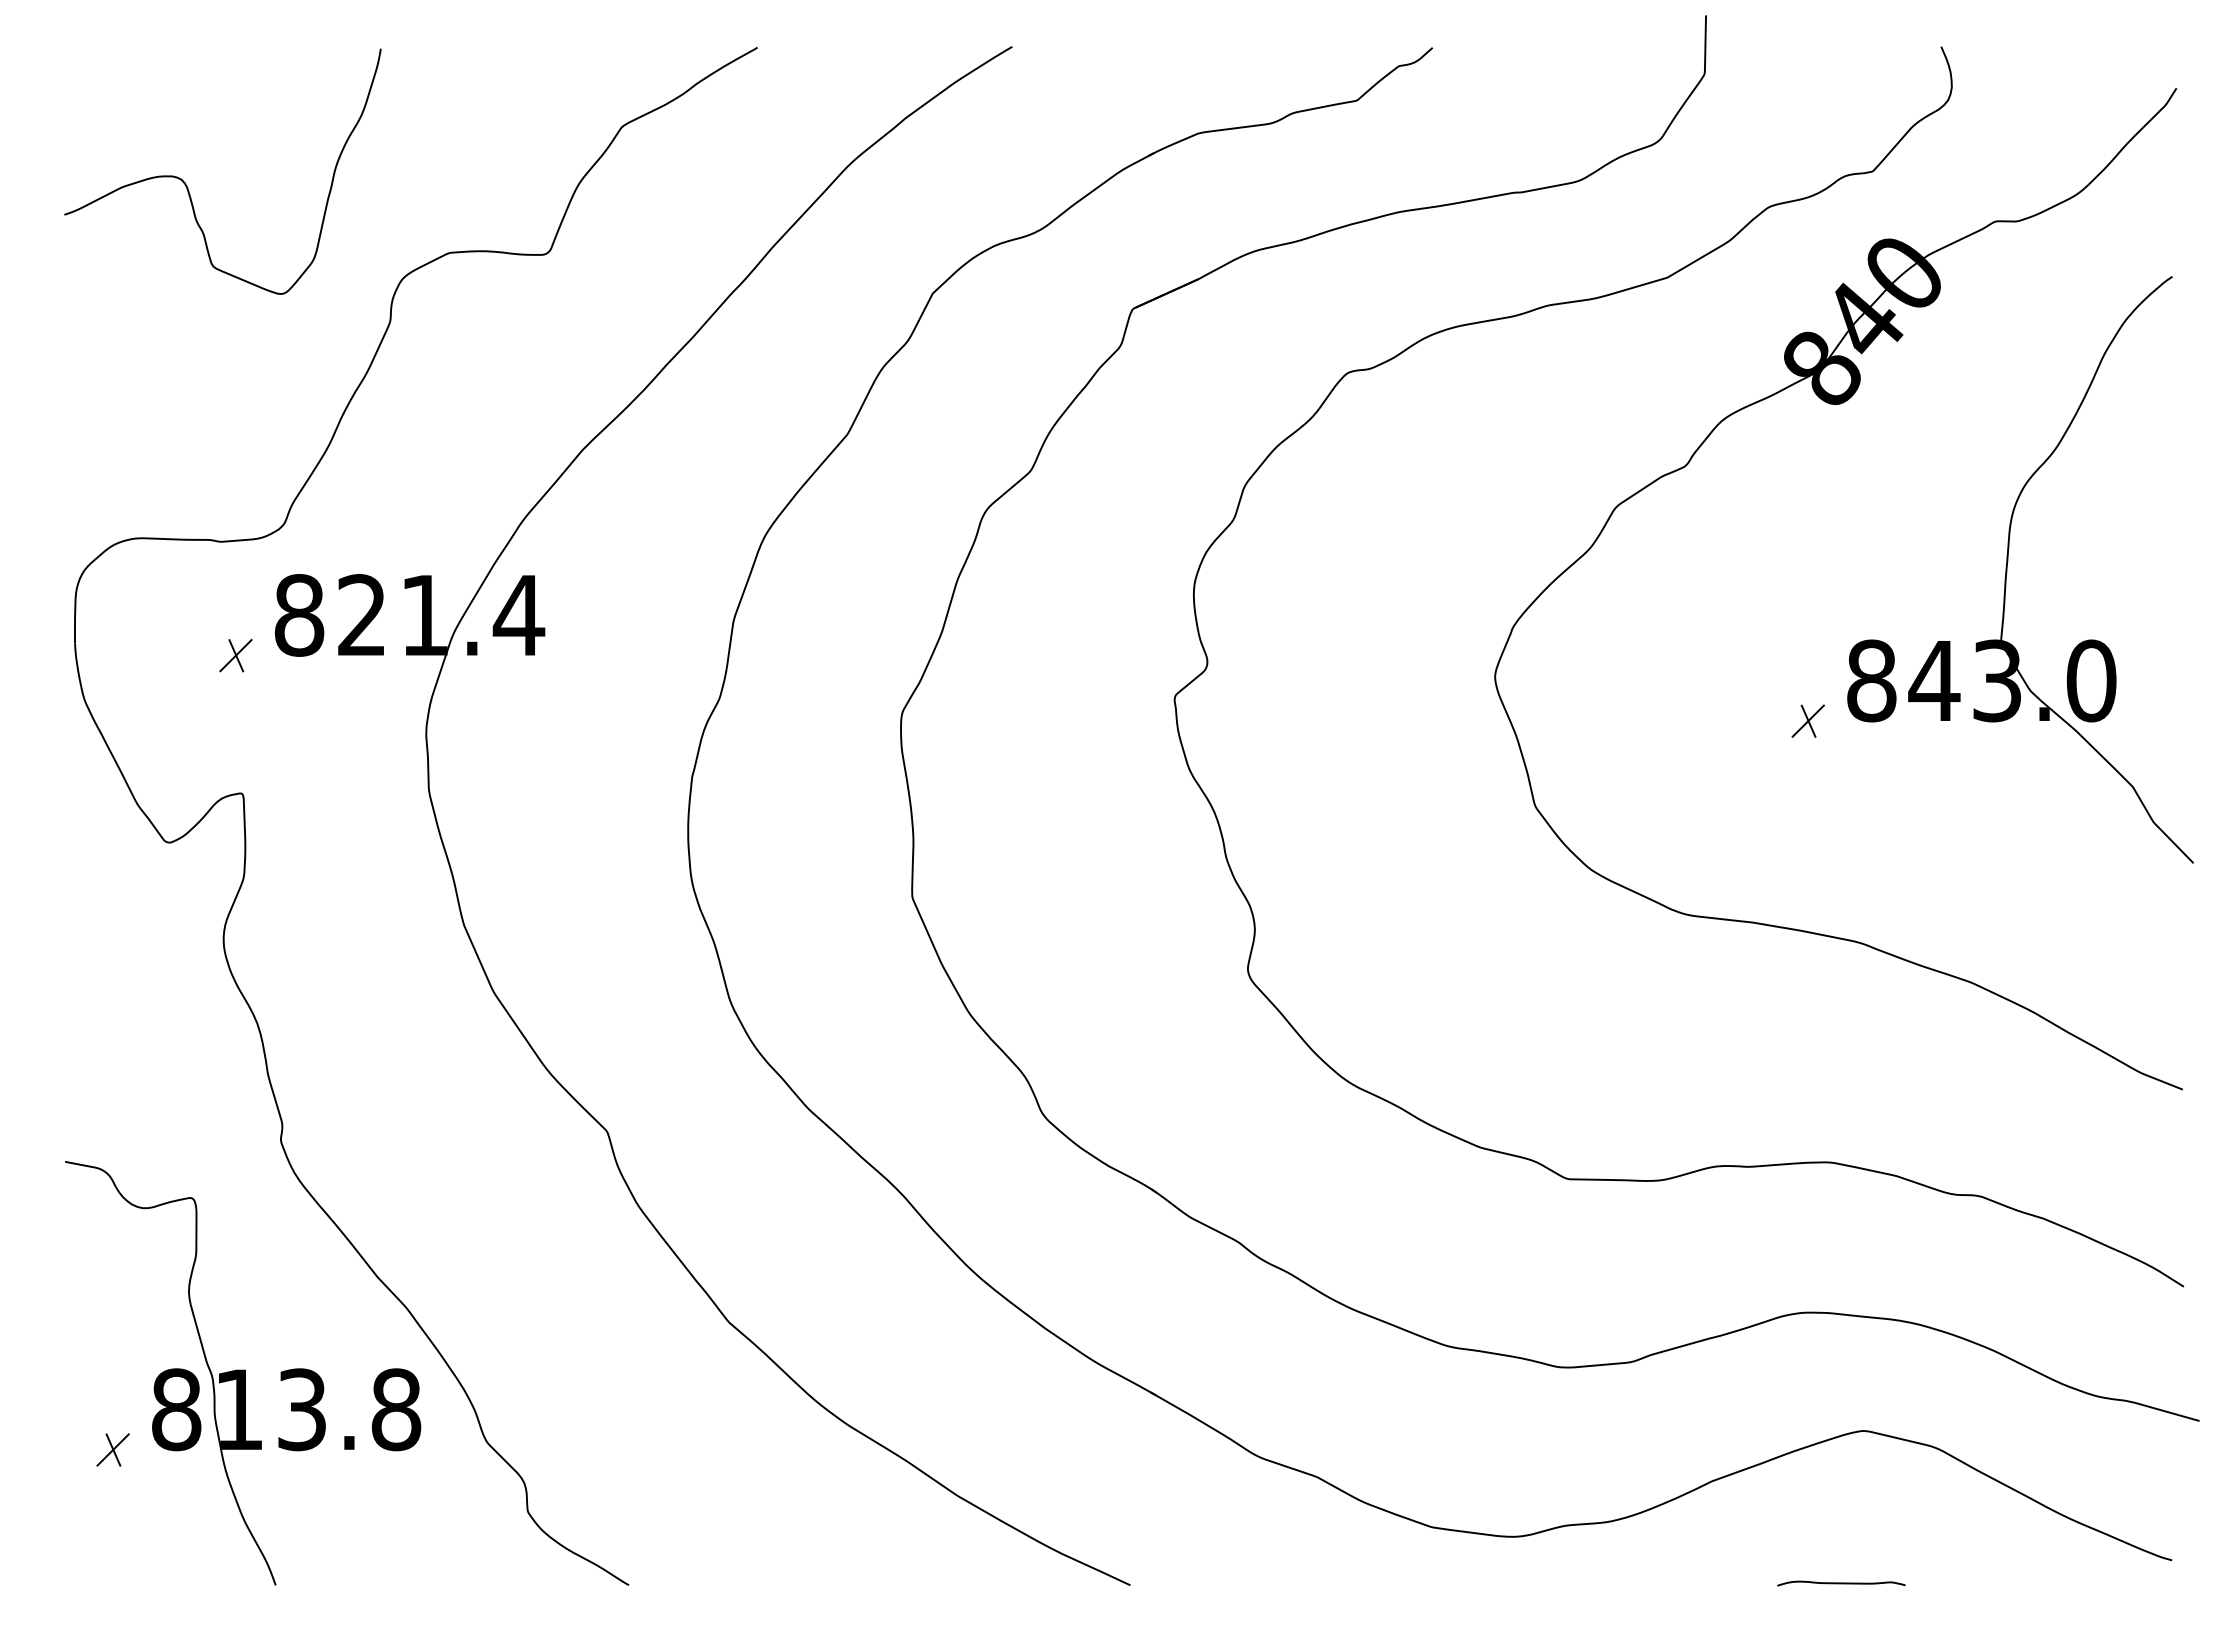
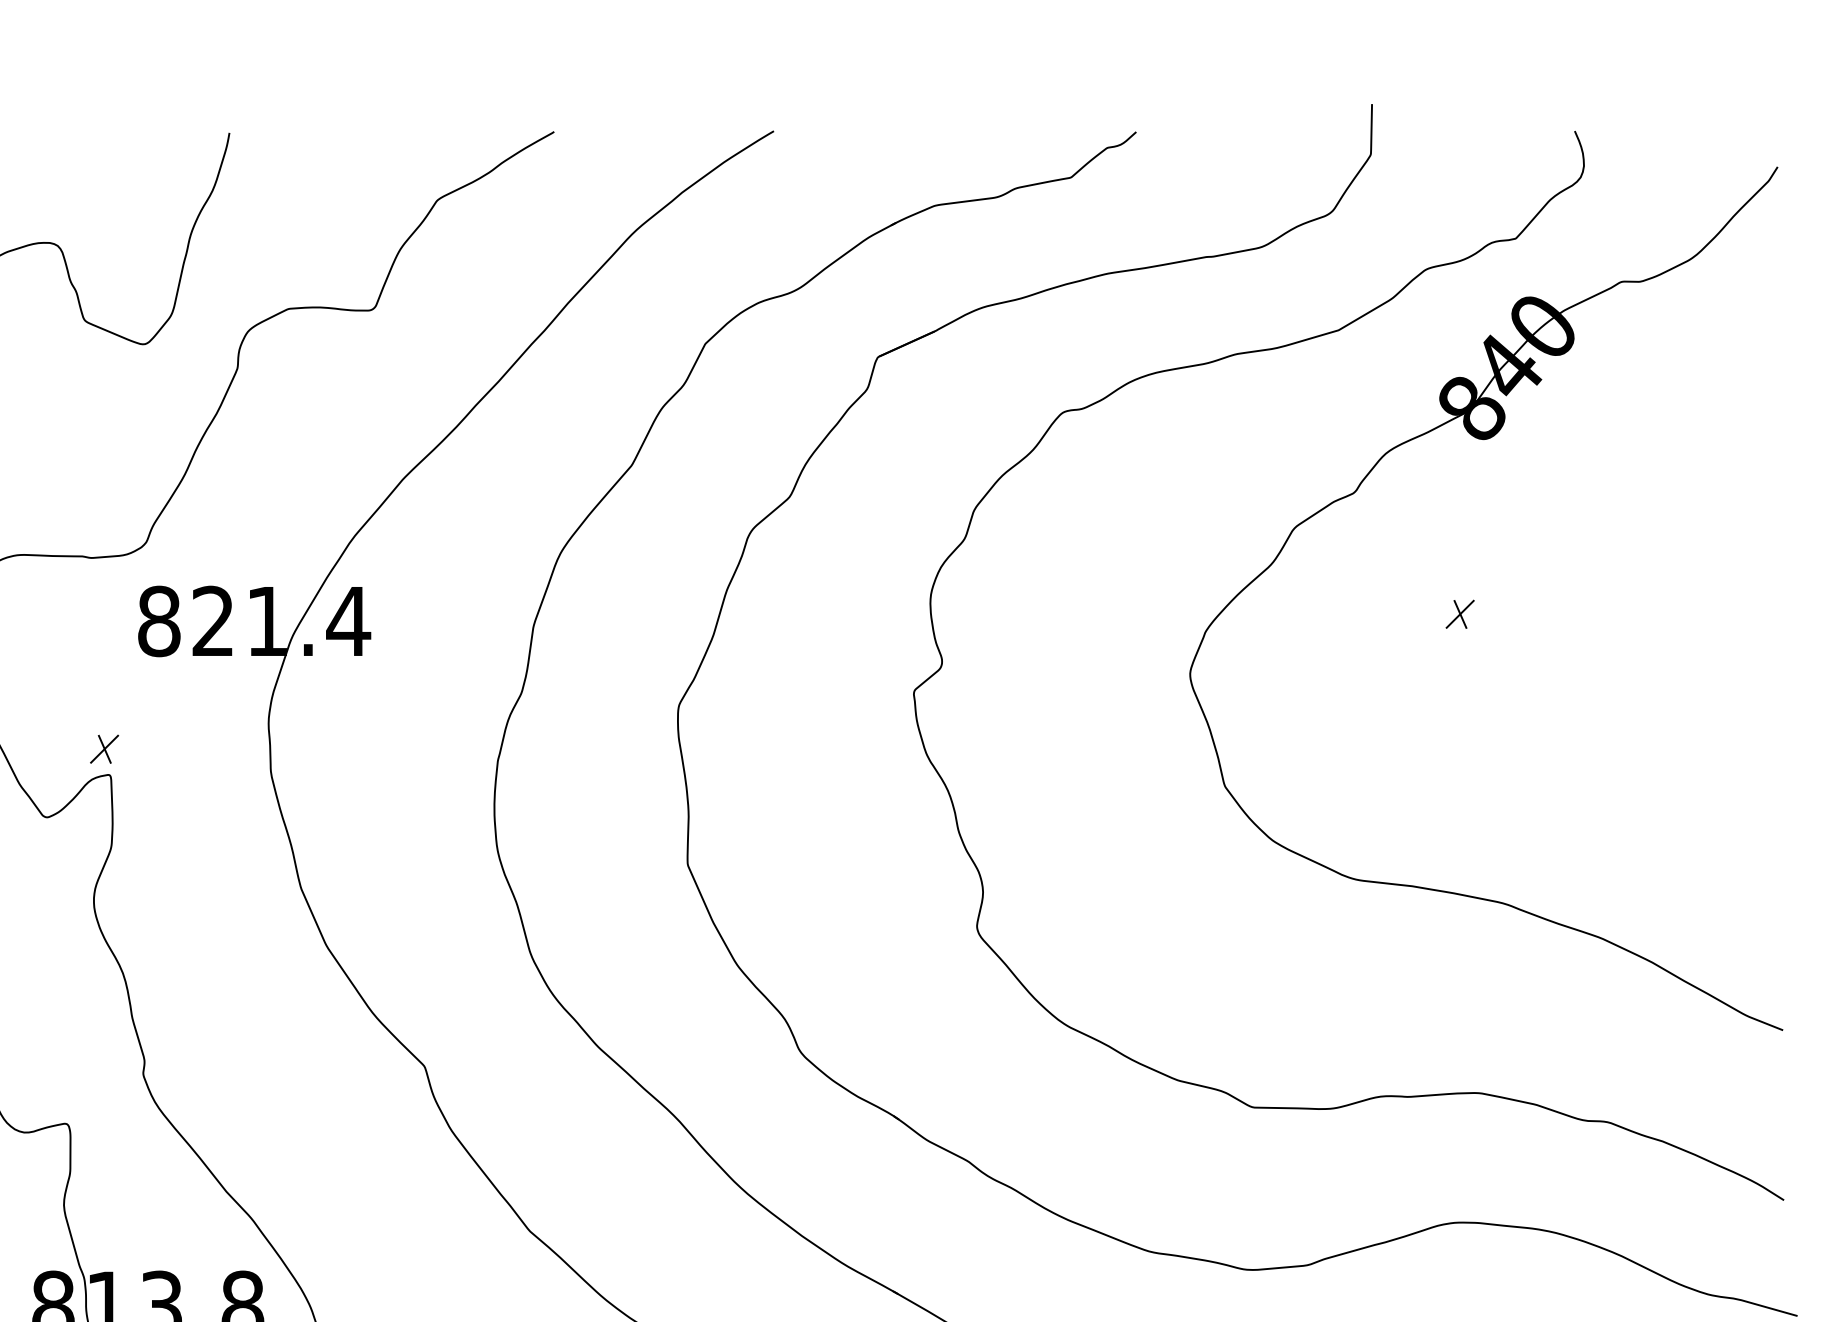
part: (2007, 569) -> (1631, 581), removed
part: (235, 655) -> (104, 749), moved
part: (1807, 720) -> (1459, 613), moved

